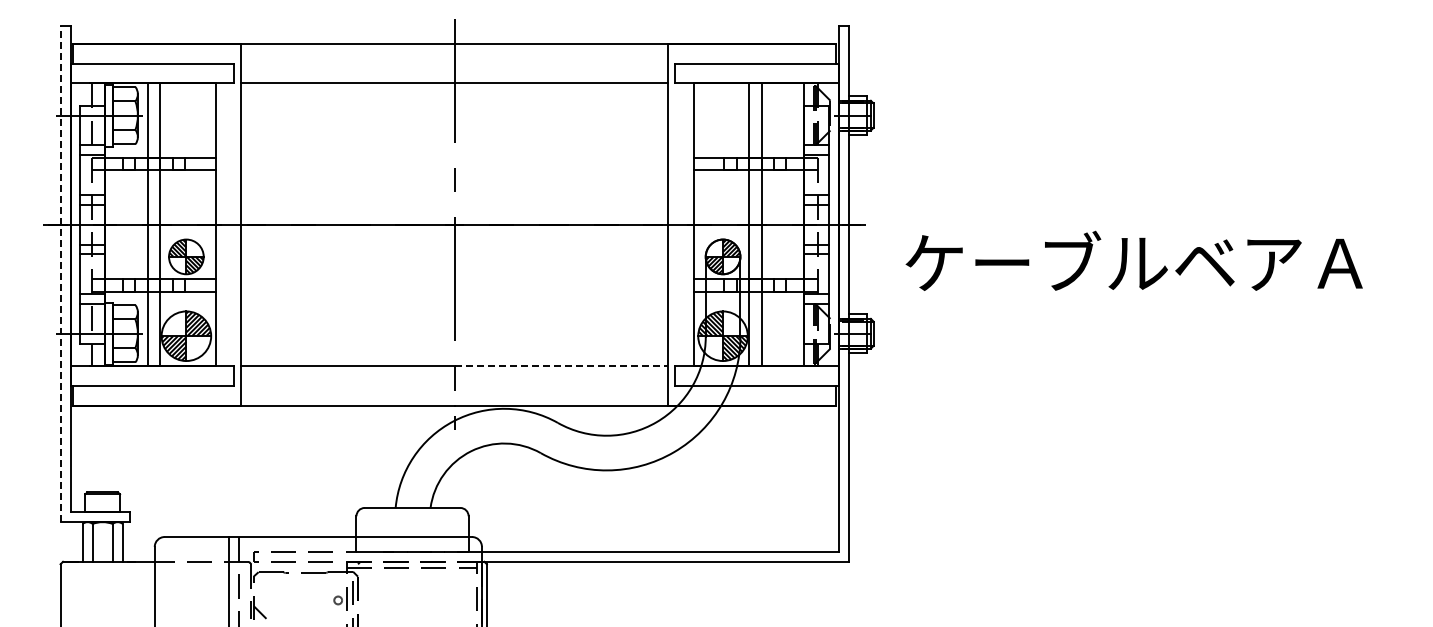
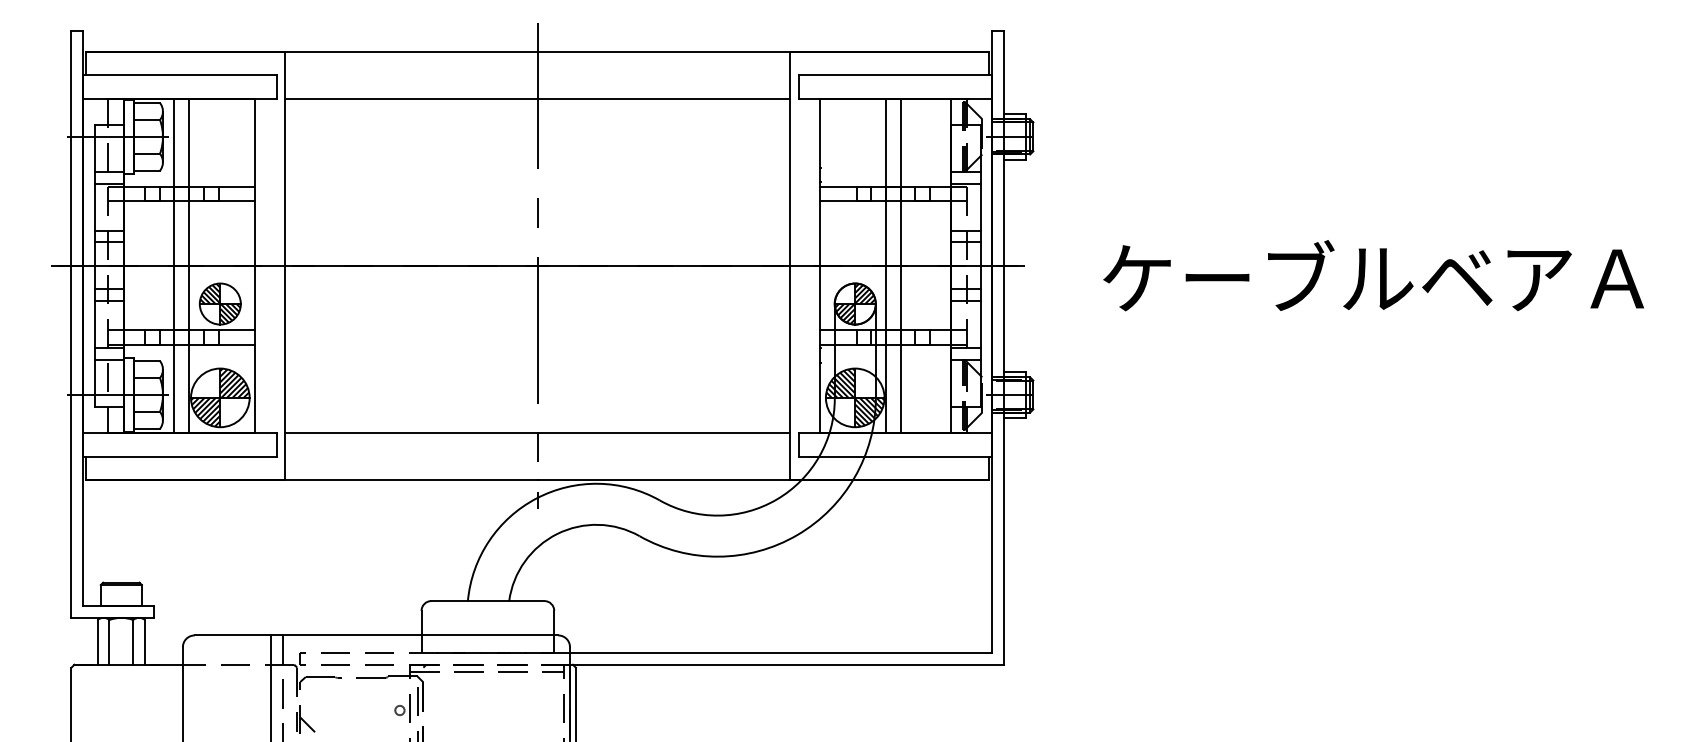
text: (1133, 260) -> (1372, 275), moved
line: (60, 274) -> (71, 324), dashed -> solid
line: (561, 365) -> (664, 432), dashed -> solid

